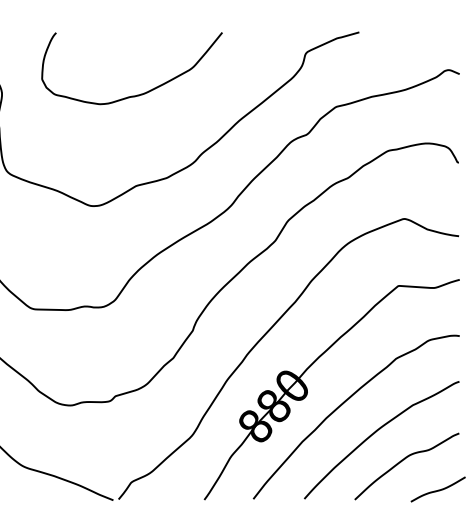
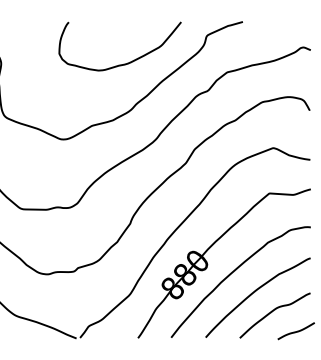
curve: (136, 93) -> (123, 63), moved

